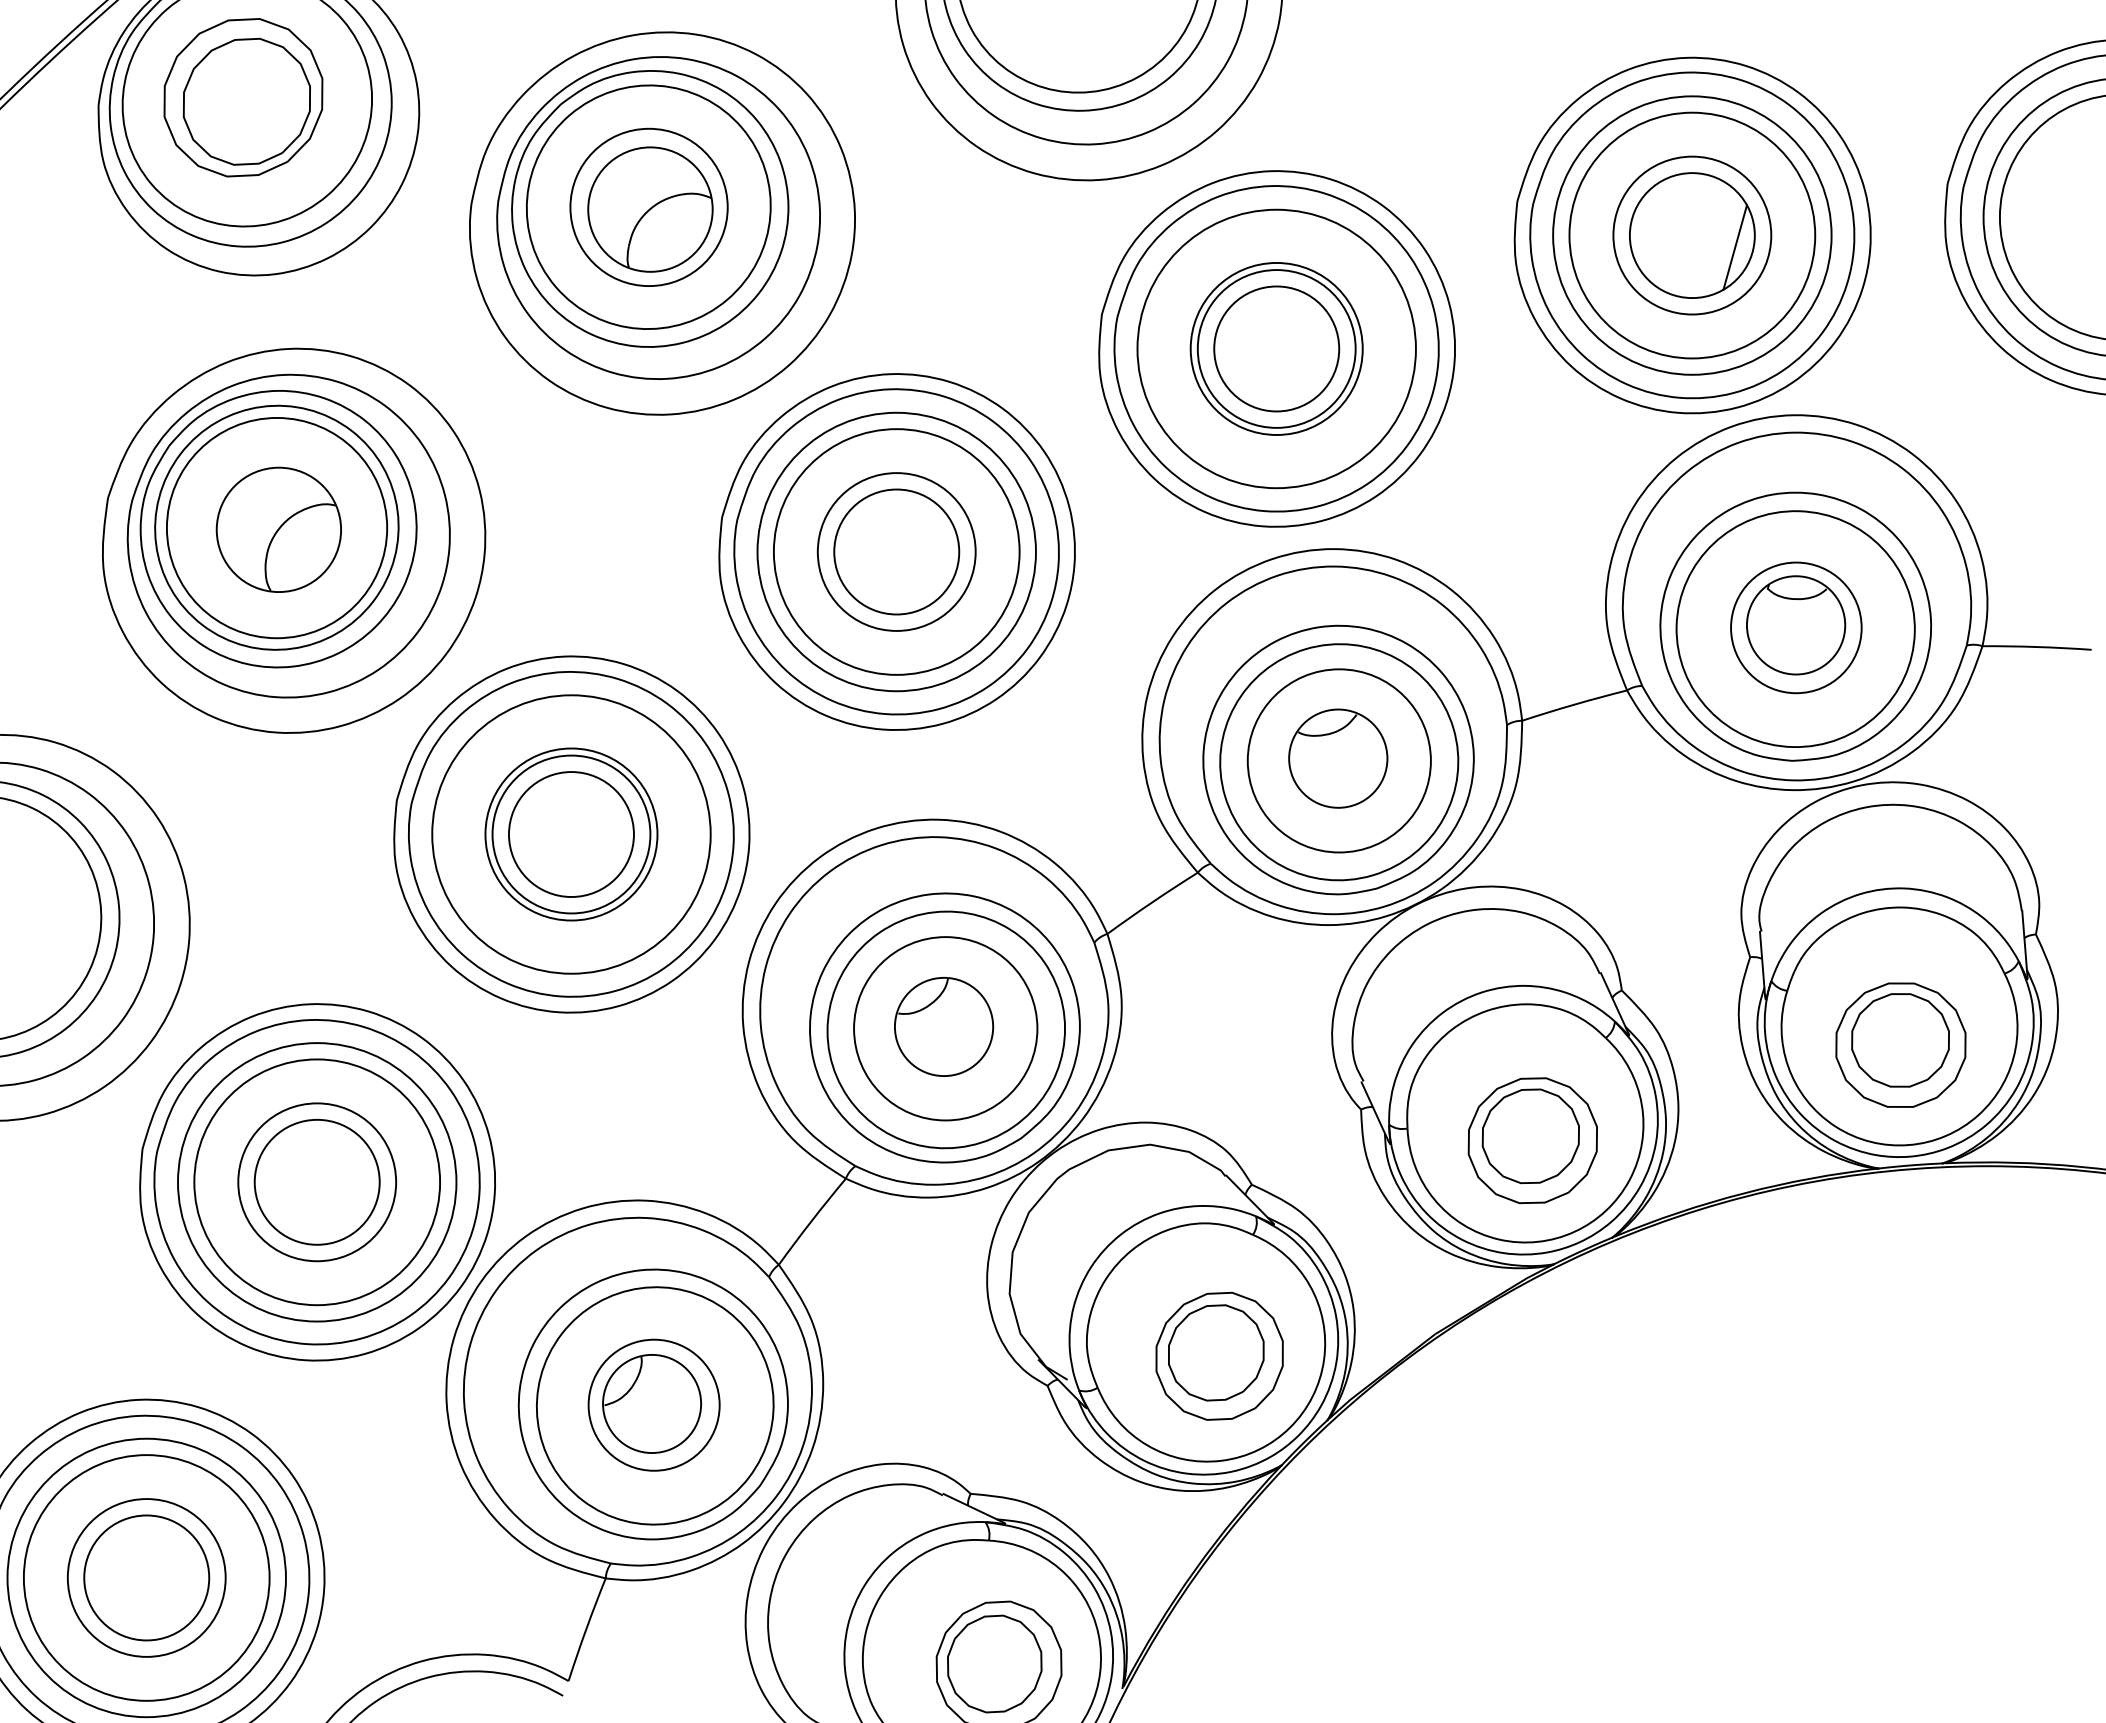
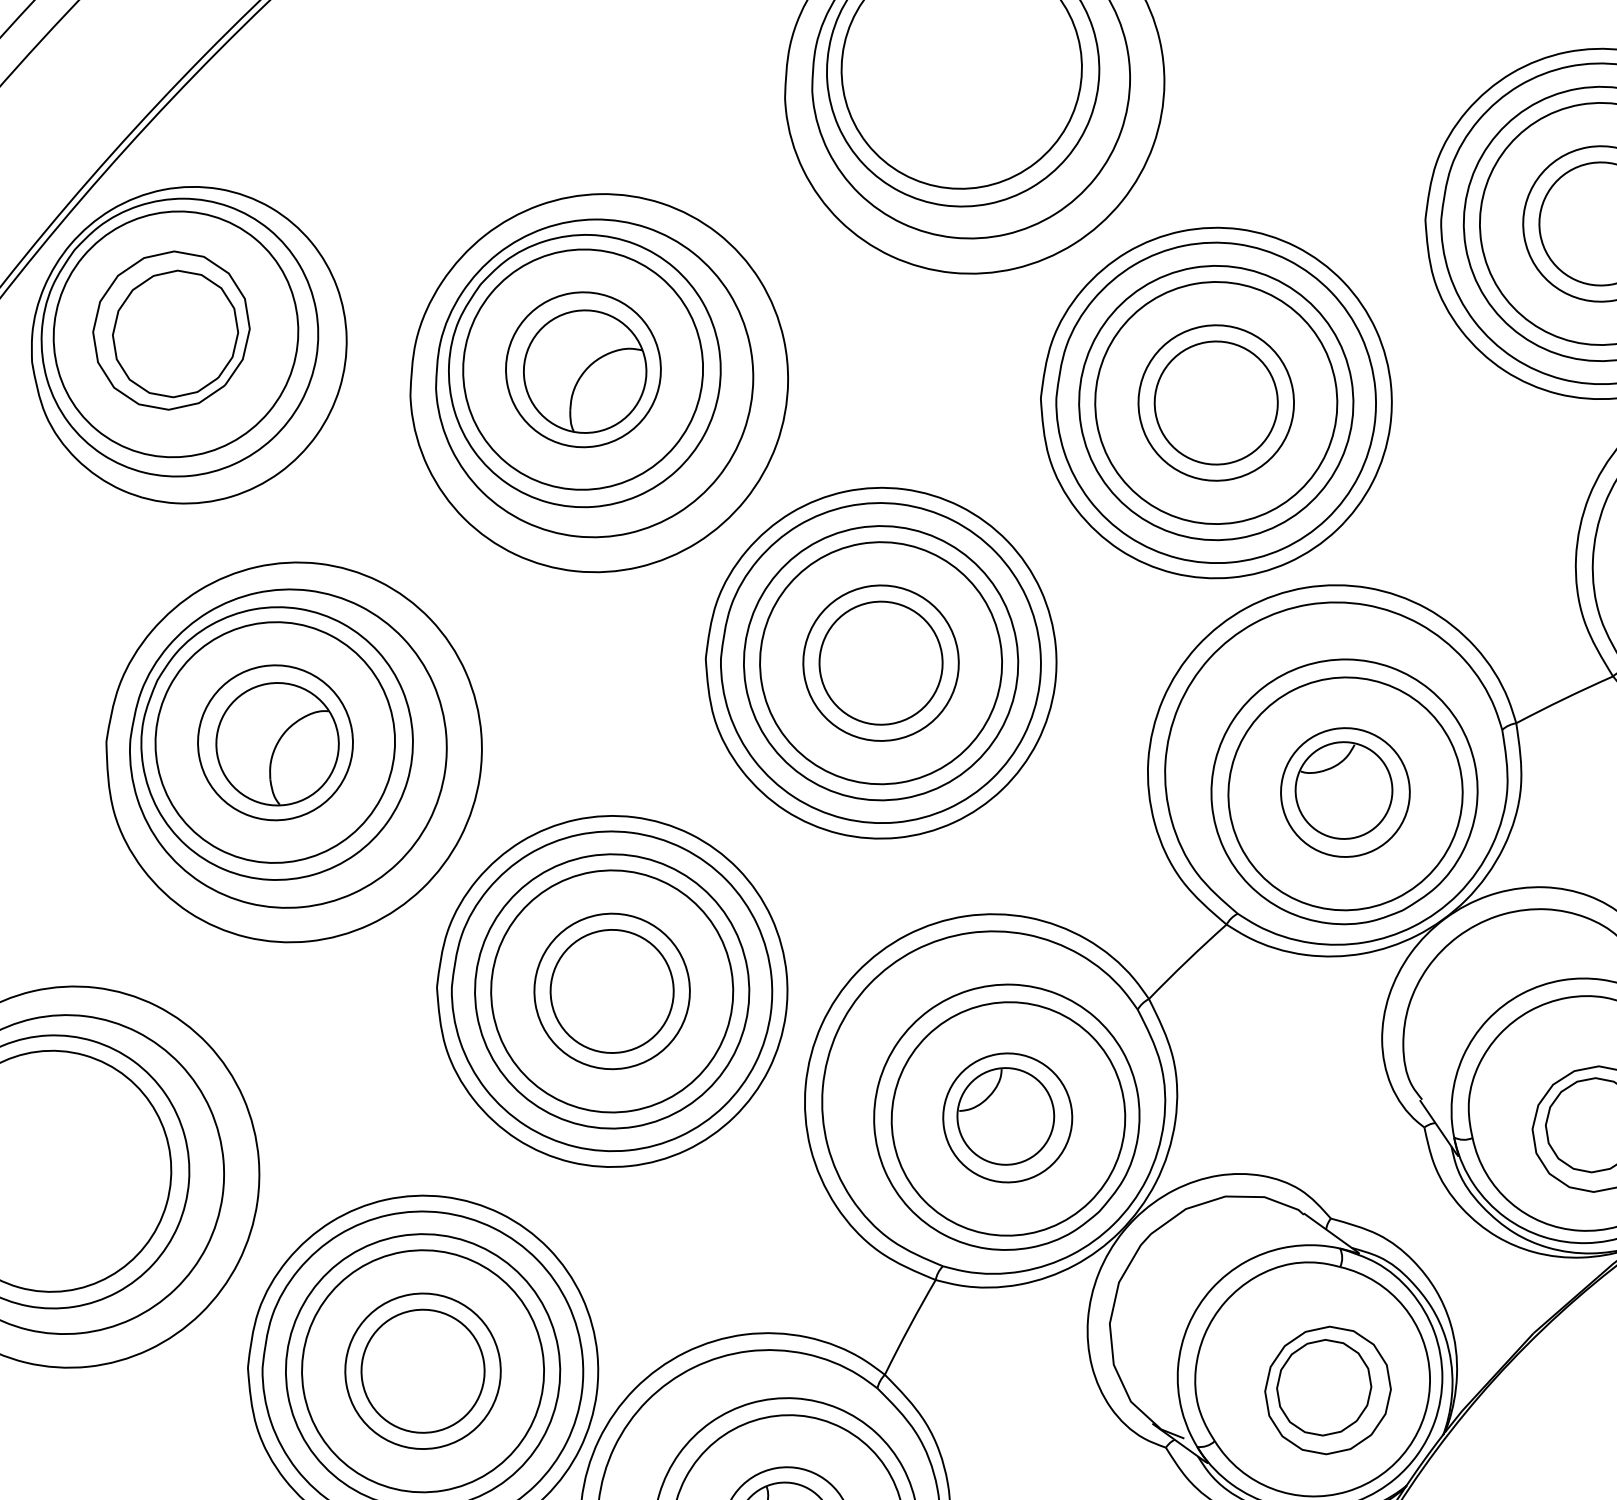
circle: (1276, 348) -> (1215, 402), size x1.43
circle: (276, 527) -> (274, 742), size x0.71
circle: (1338, 760) -> (1344, 792), size x0.71
circle: (571, 834) -> (612, 991), size x1.43
circle: (945, 1028) -> (1007, 1117), size x0.71

